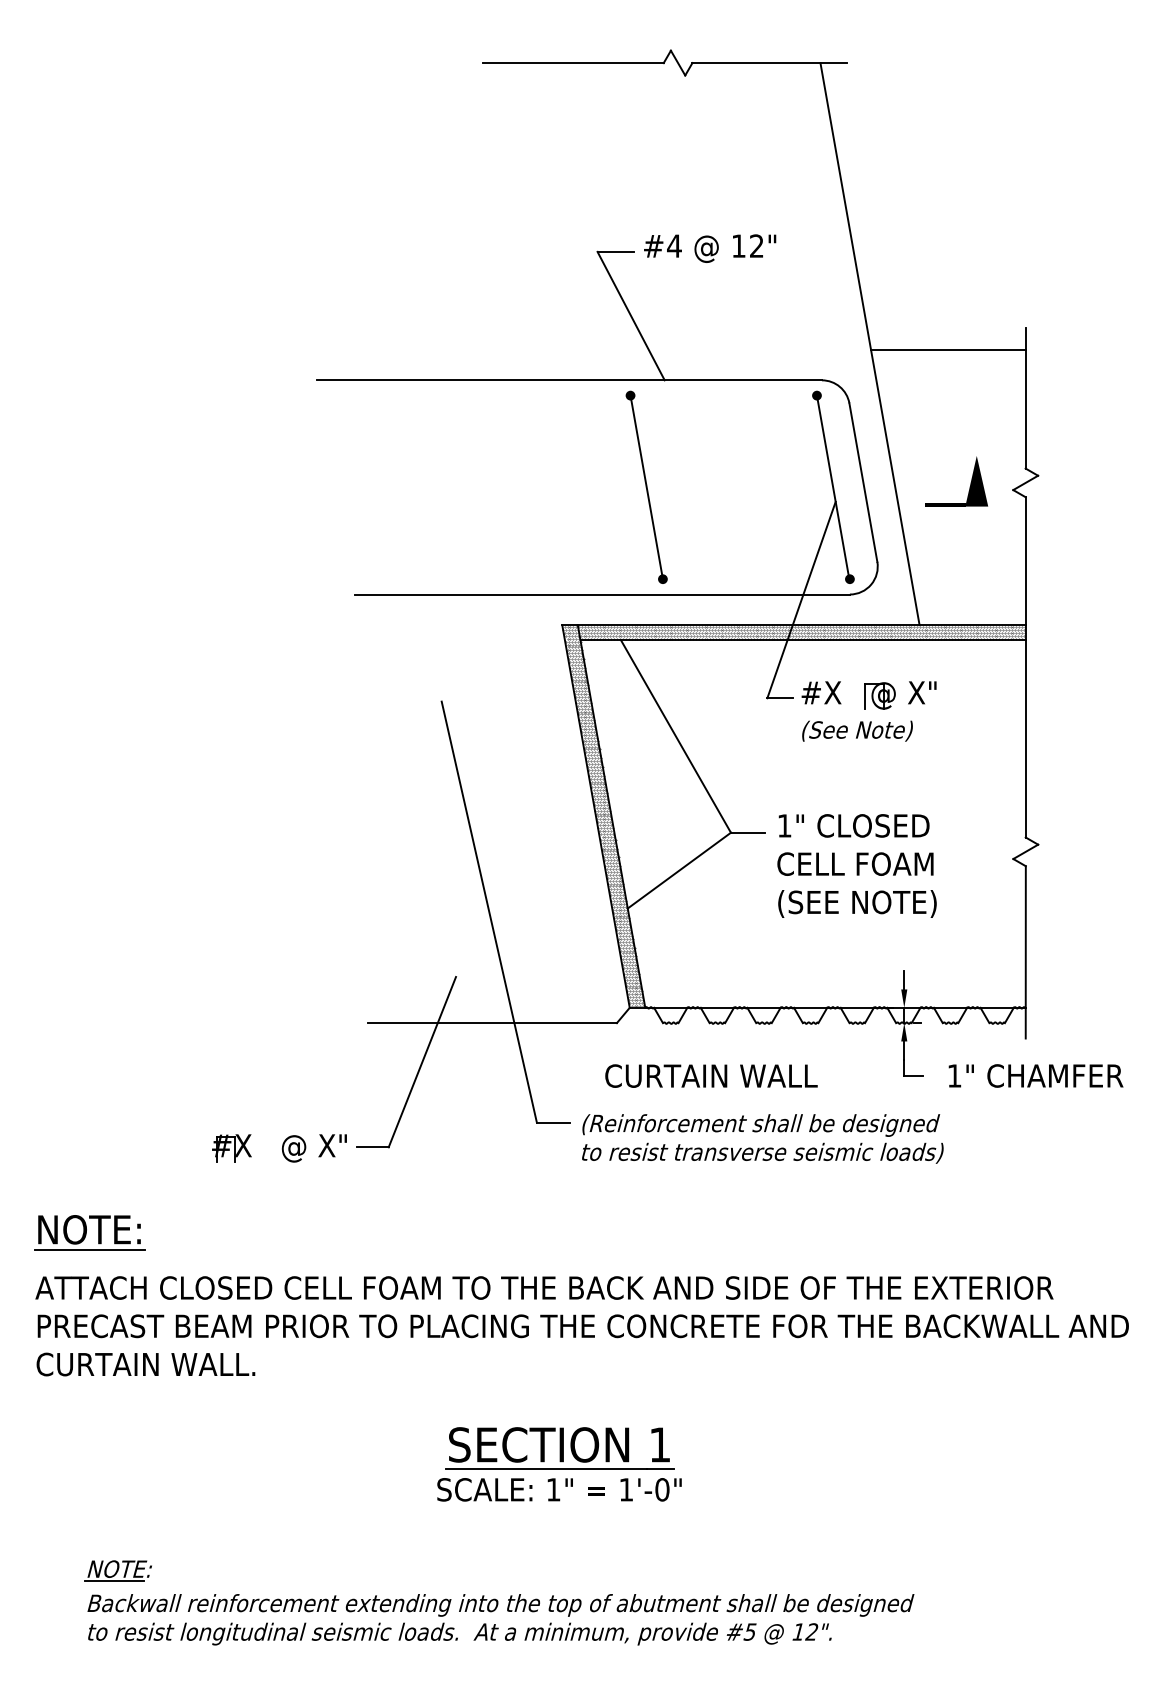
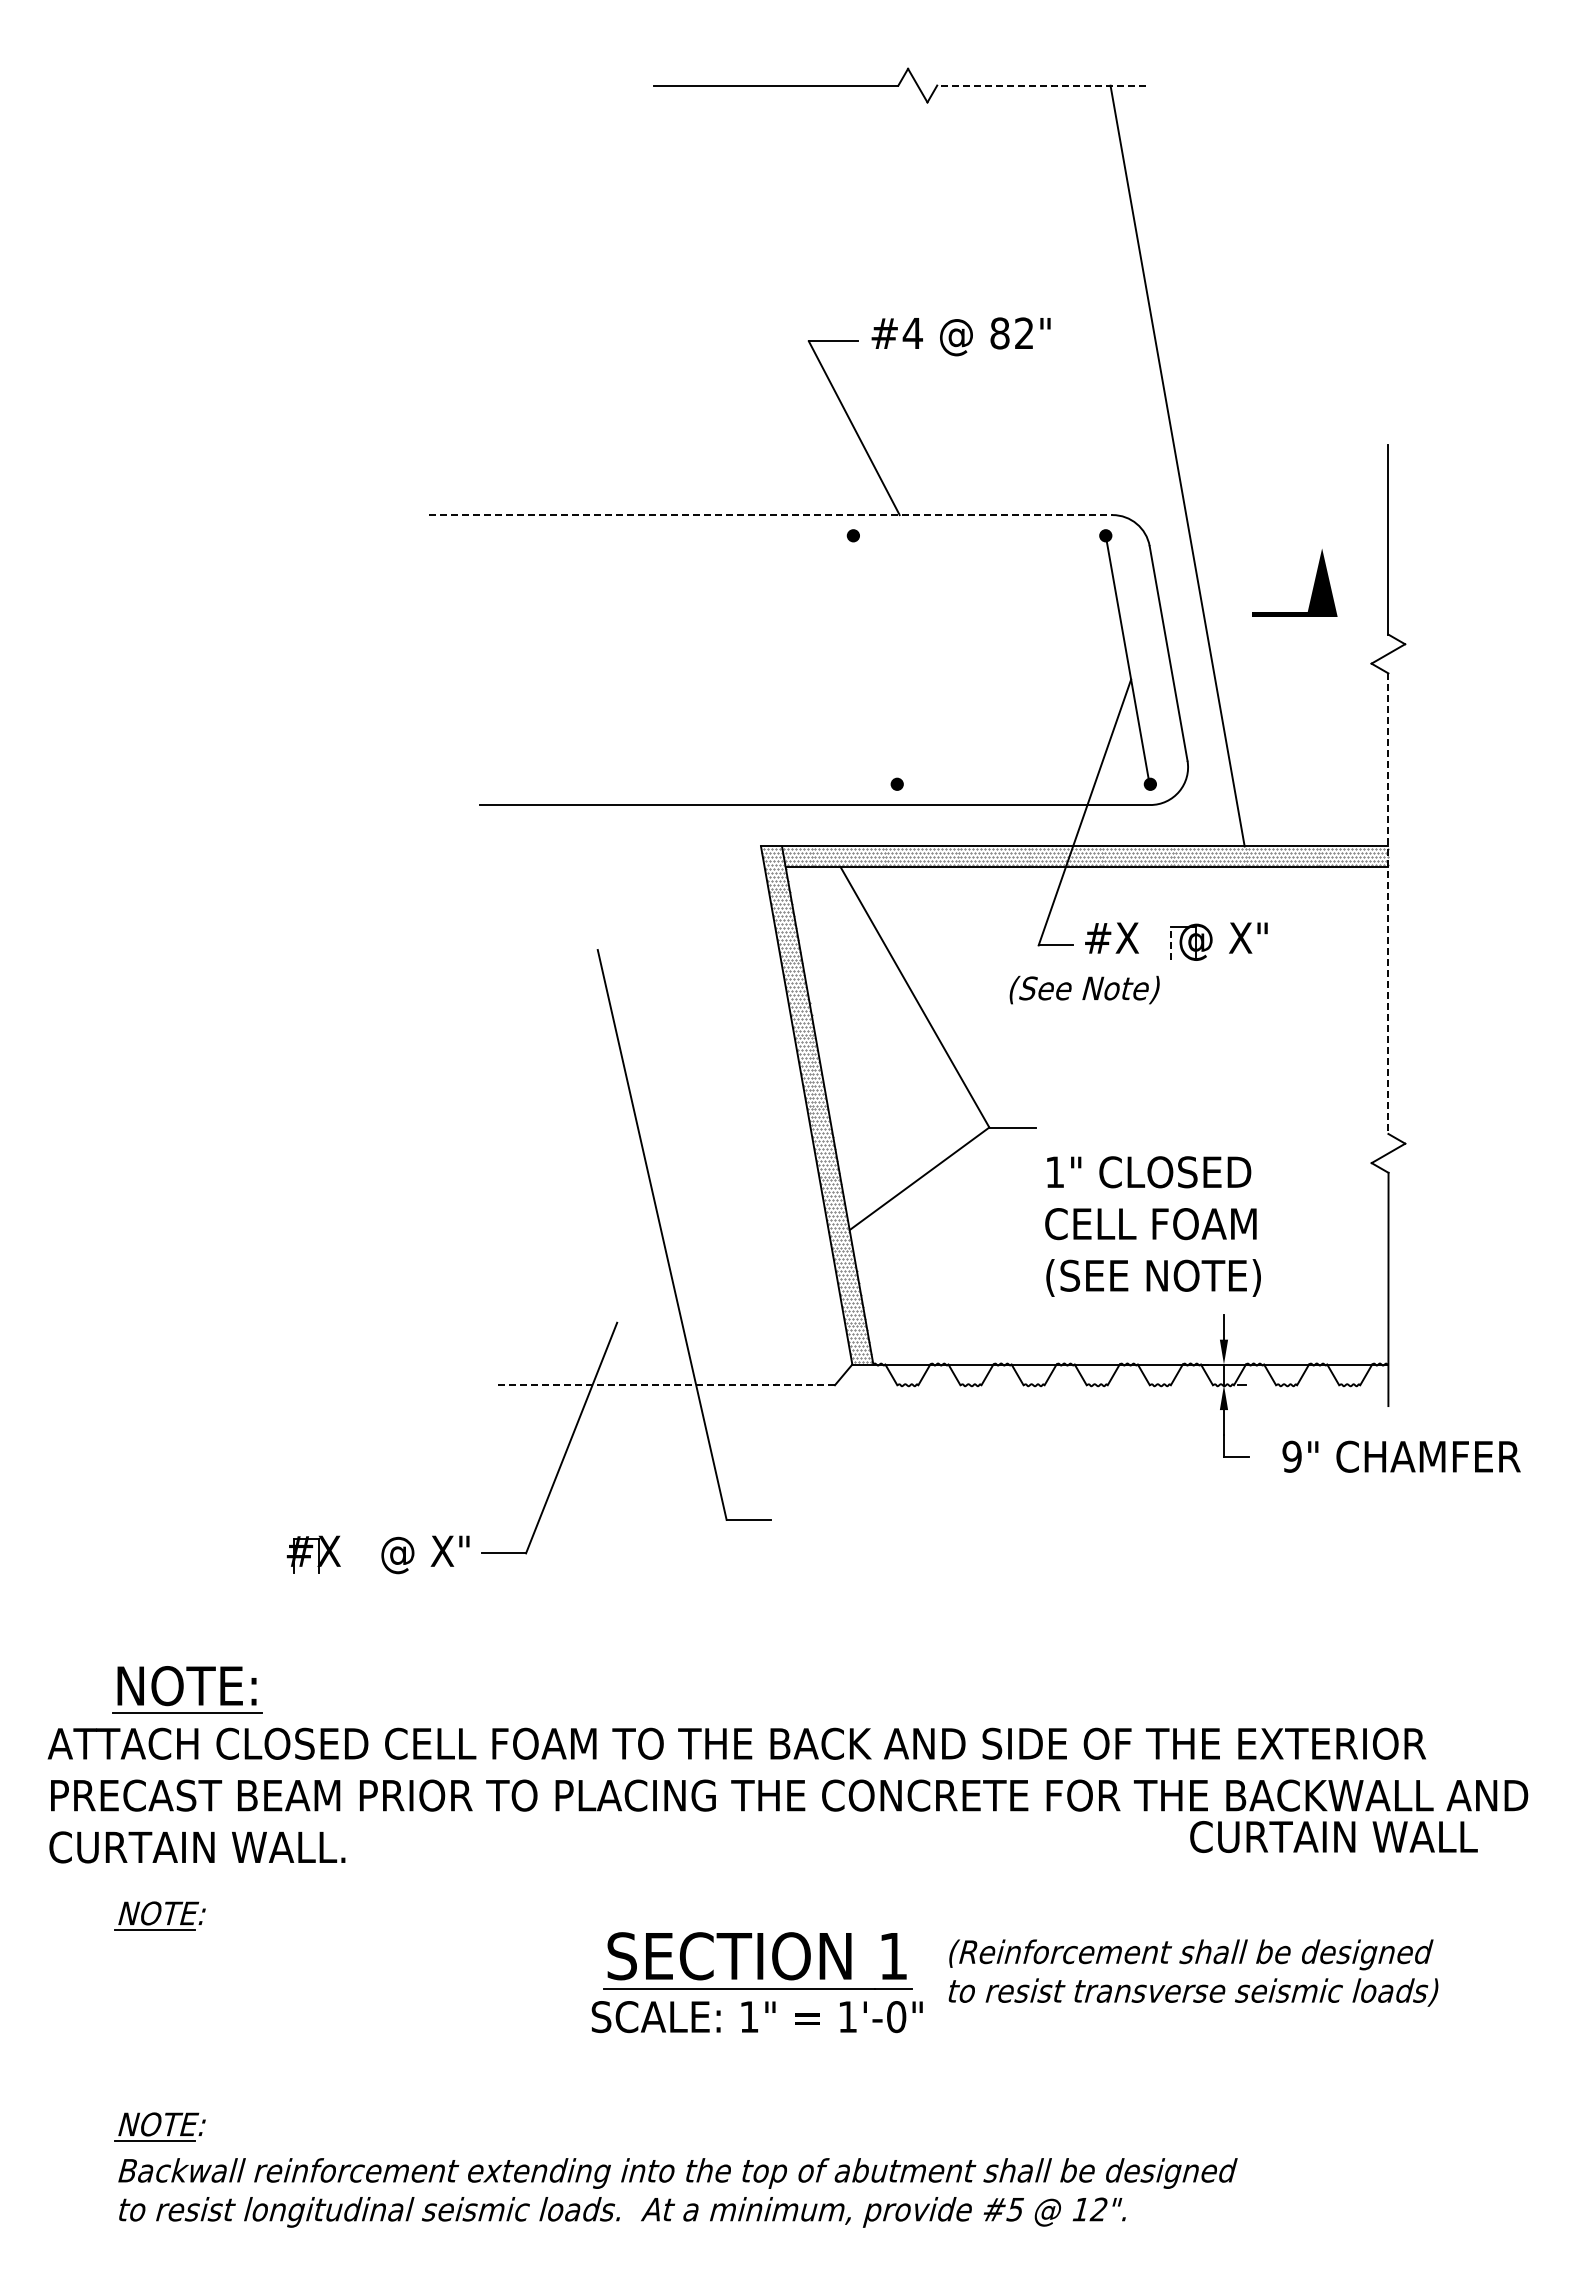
line: (769, 63) -> (1041, 85), solid -> dashed
text: (738, 246) -> (999, 333), 12" -> 82"
line: (948, 349) -> (1283, 473), removed
line: (569, 380) -> (770, 515), solid -> dashed
part: (970, 483) -> (1313, 585), moved
line: (646, 487) -> (875, 659), removed
line: (1025, 667) -> (1388, 904), solid -> dashed
line: (865, 696) -> (1171, 943), solid -> dashed
text: (857, 730) -> (1084, 989), moved
text: (856, 865) -> (1152, 1226), moved
line: (492, 1023) -> (666, 1385), solid -> dashed
text: (711, 1075) -> (1333, 1836), moved
text: (954, 1075) -> (1291, 1456), 1" -> 9"
text: (762, 1138) -> (1193, 1972), moved
part: (89, 1232) -> (187, 1689), moved
part: (117, 1414) -> (159, 1915), added

